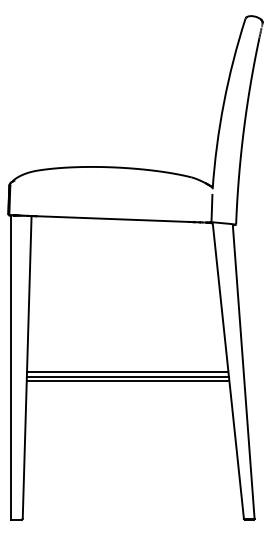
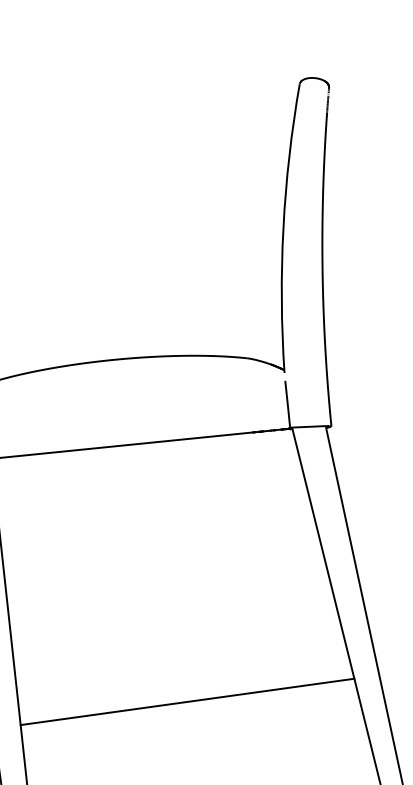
line: (127, 372) -> (185, 695), removed
line: (127, 380) -> (187, 708), removed

